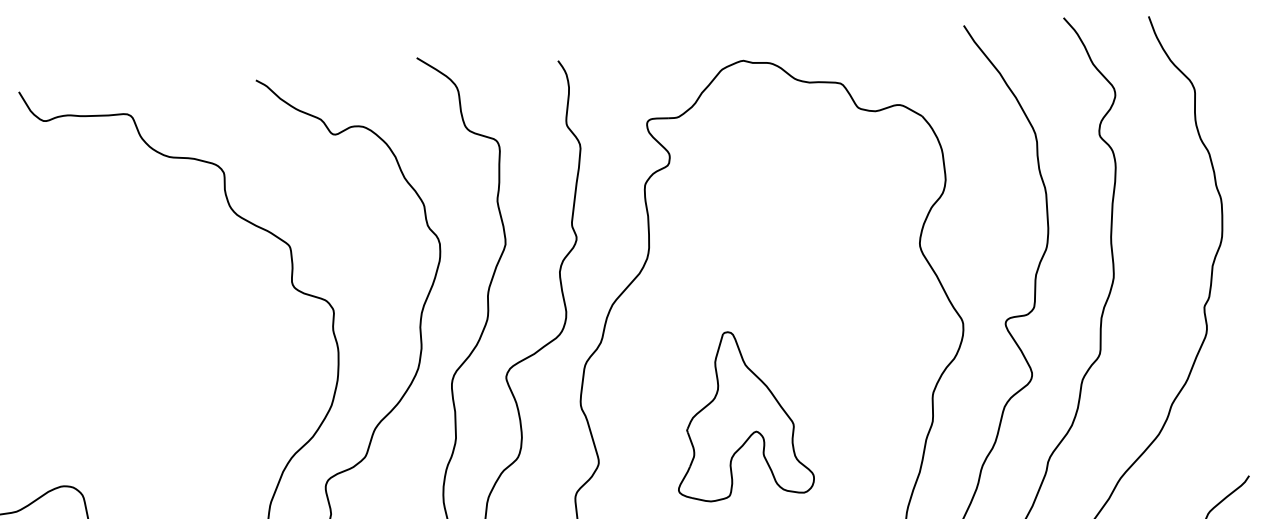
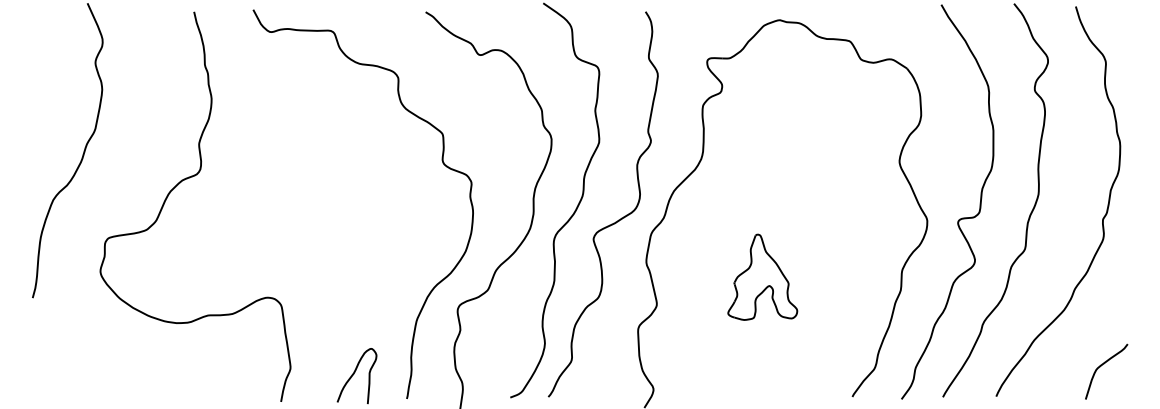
part: (741, 415) -> (762, 277), size x0.7

